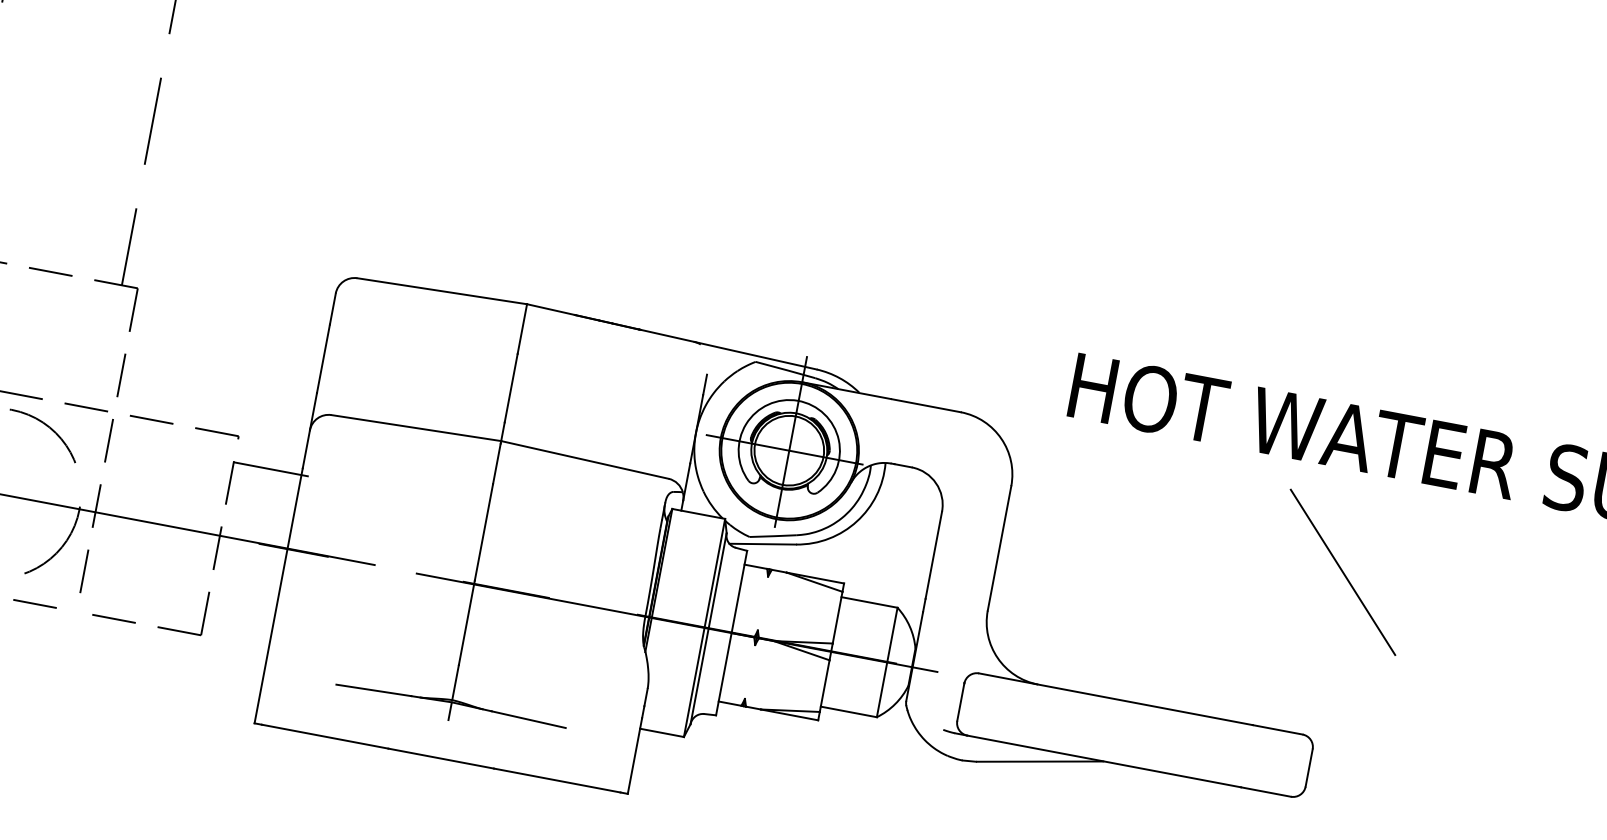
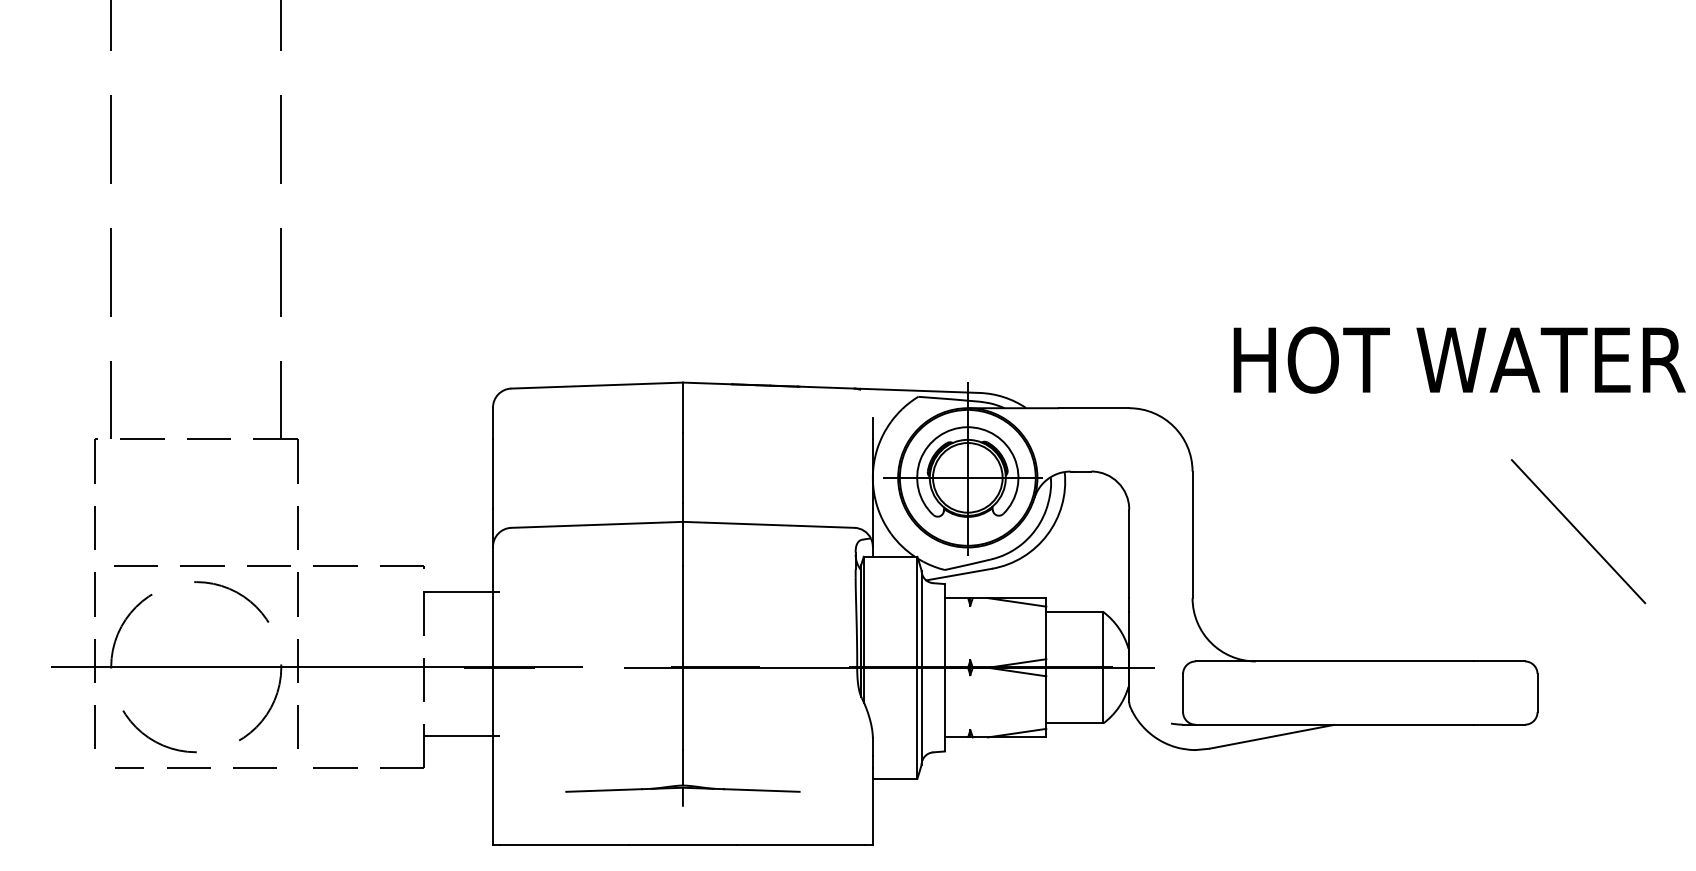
line: (1343, 572) -> (1578, 531), moved
line: (244, 610) -> (462, 735), added

